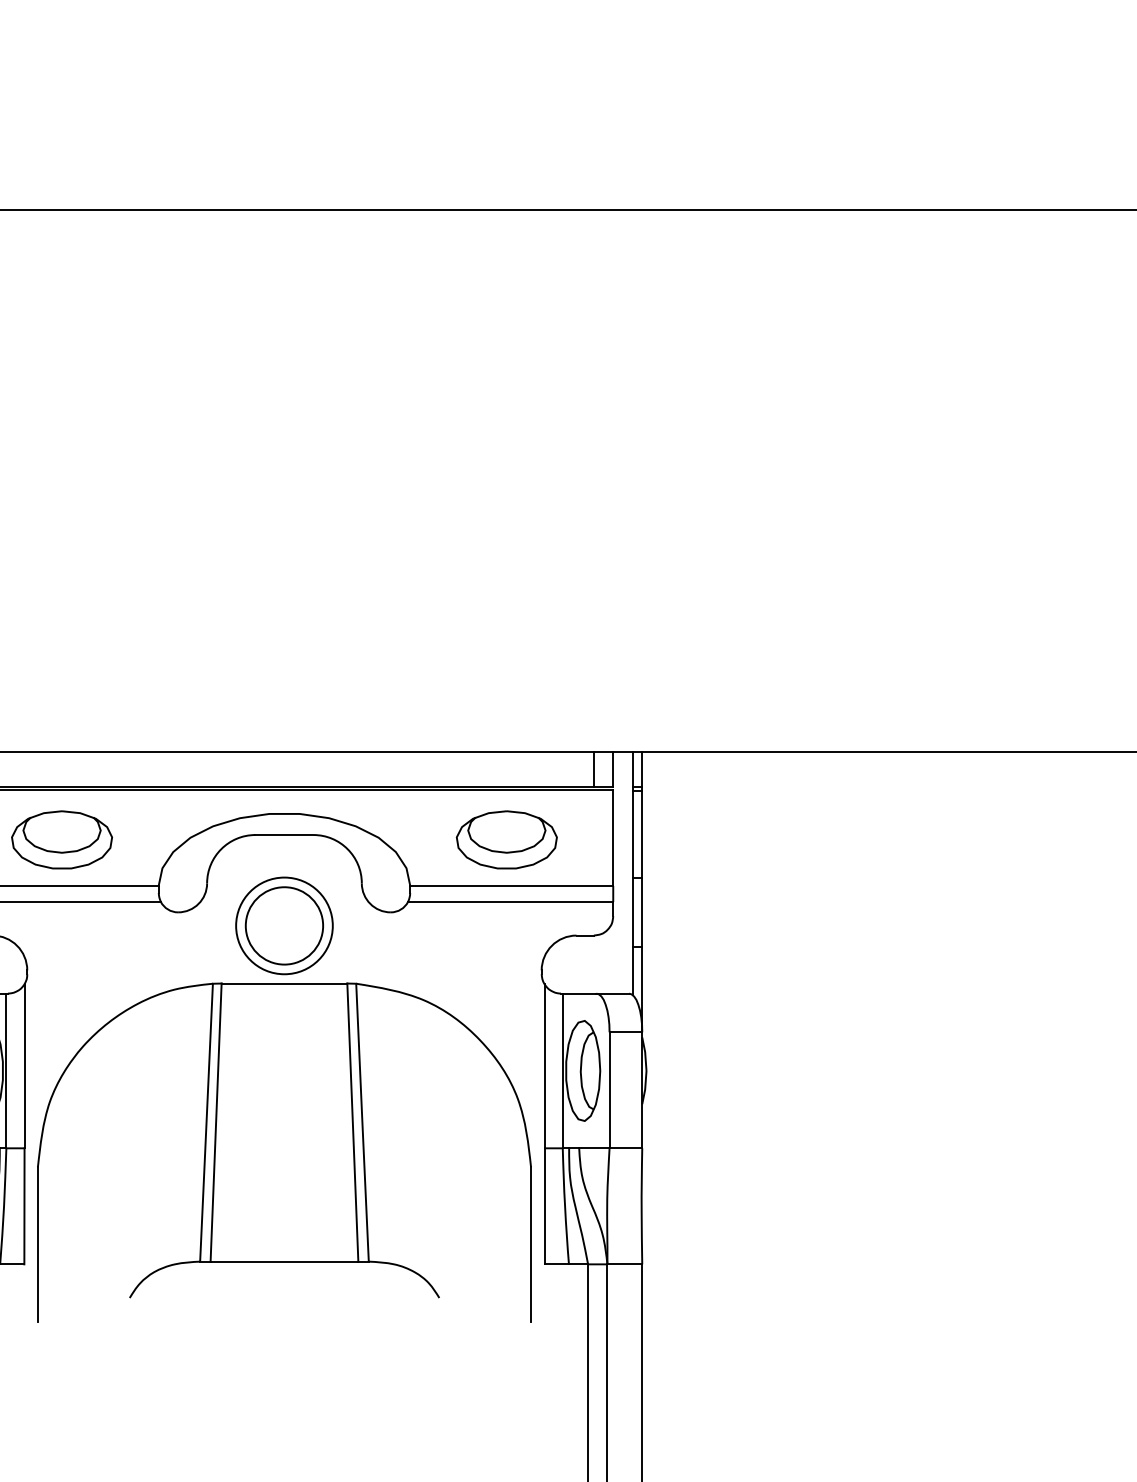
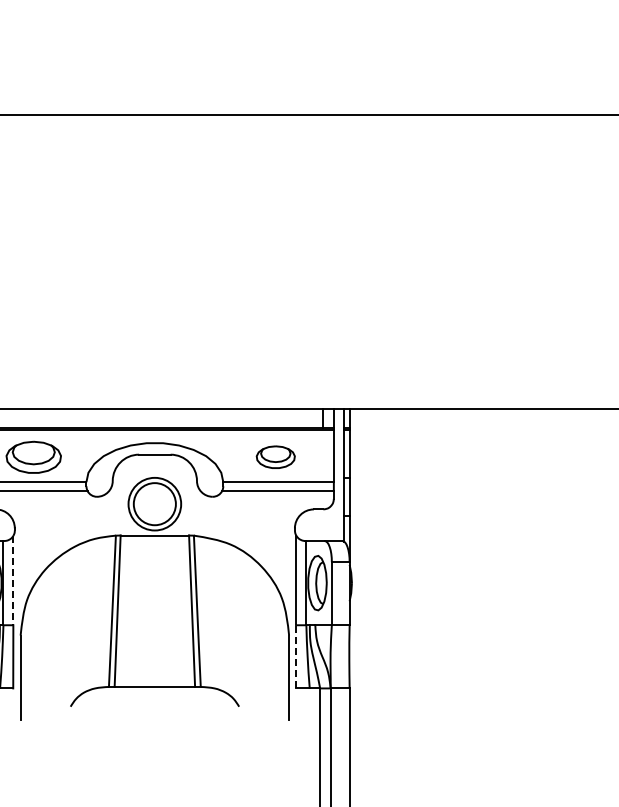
part: (506, 838) -> (275, 456), size x0.7
line: (24, 1066) -> (13, 580), solid -> dashed
line: (544, 1205) -> (296, 656), solid -> dashed

